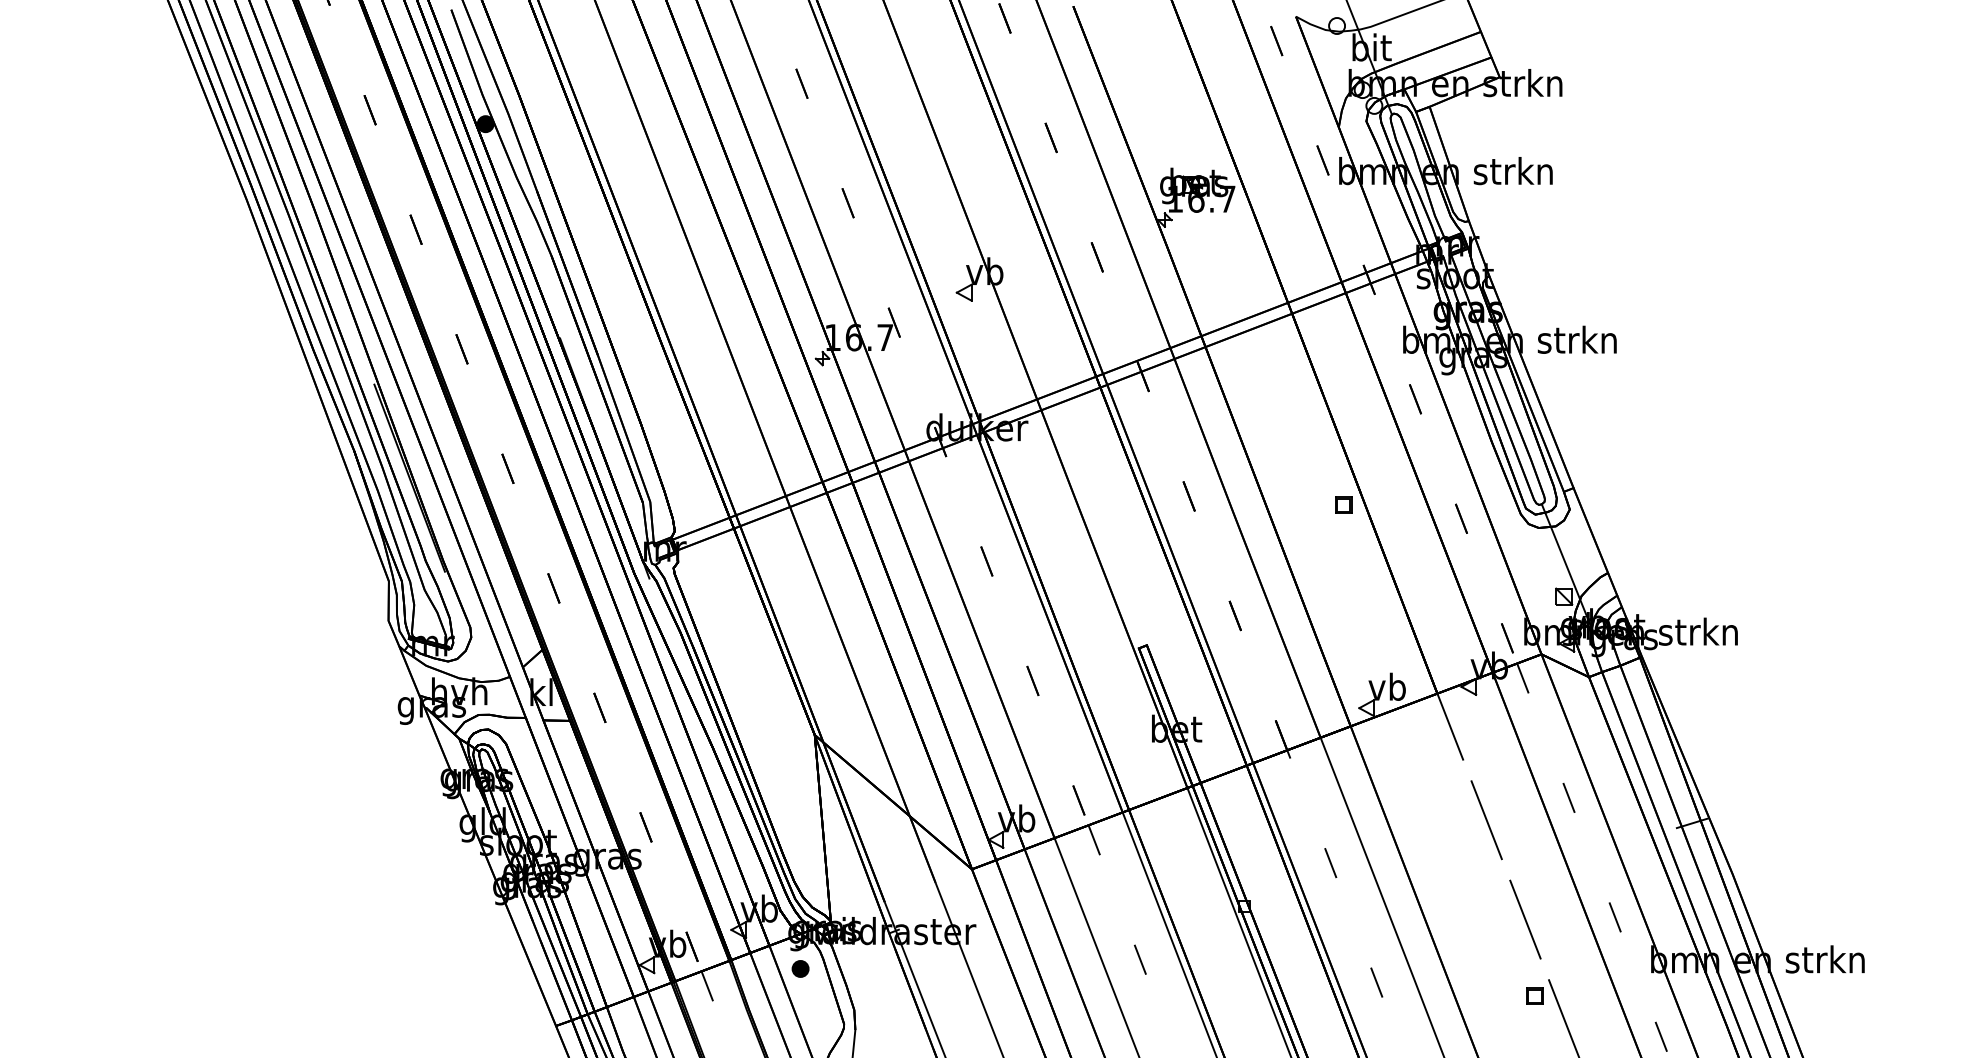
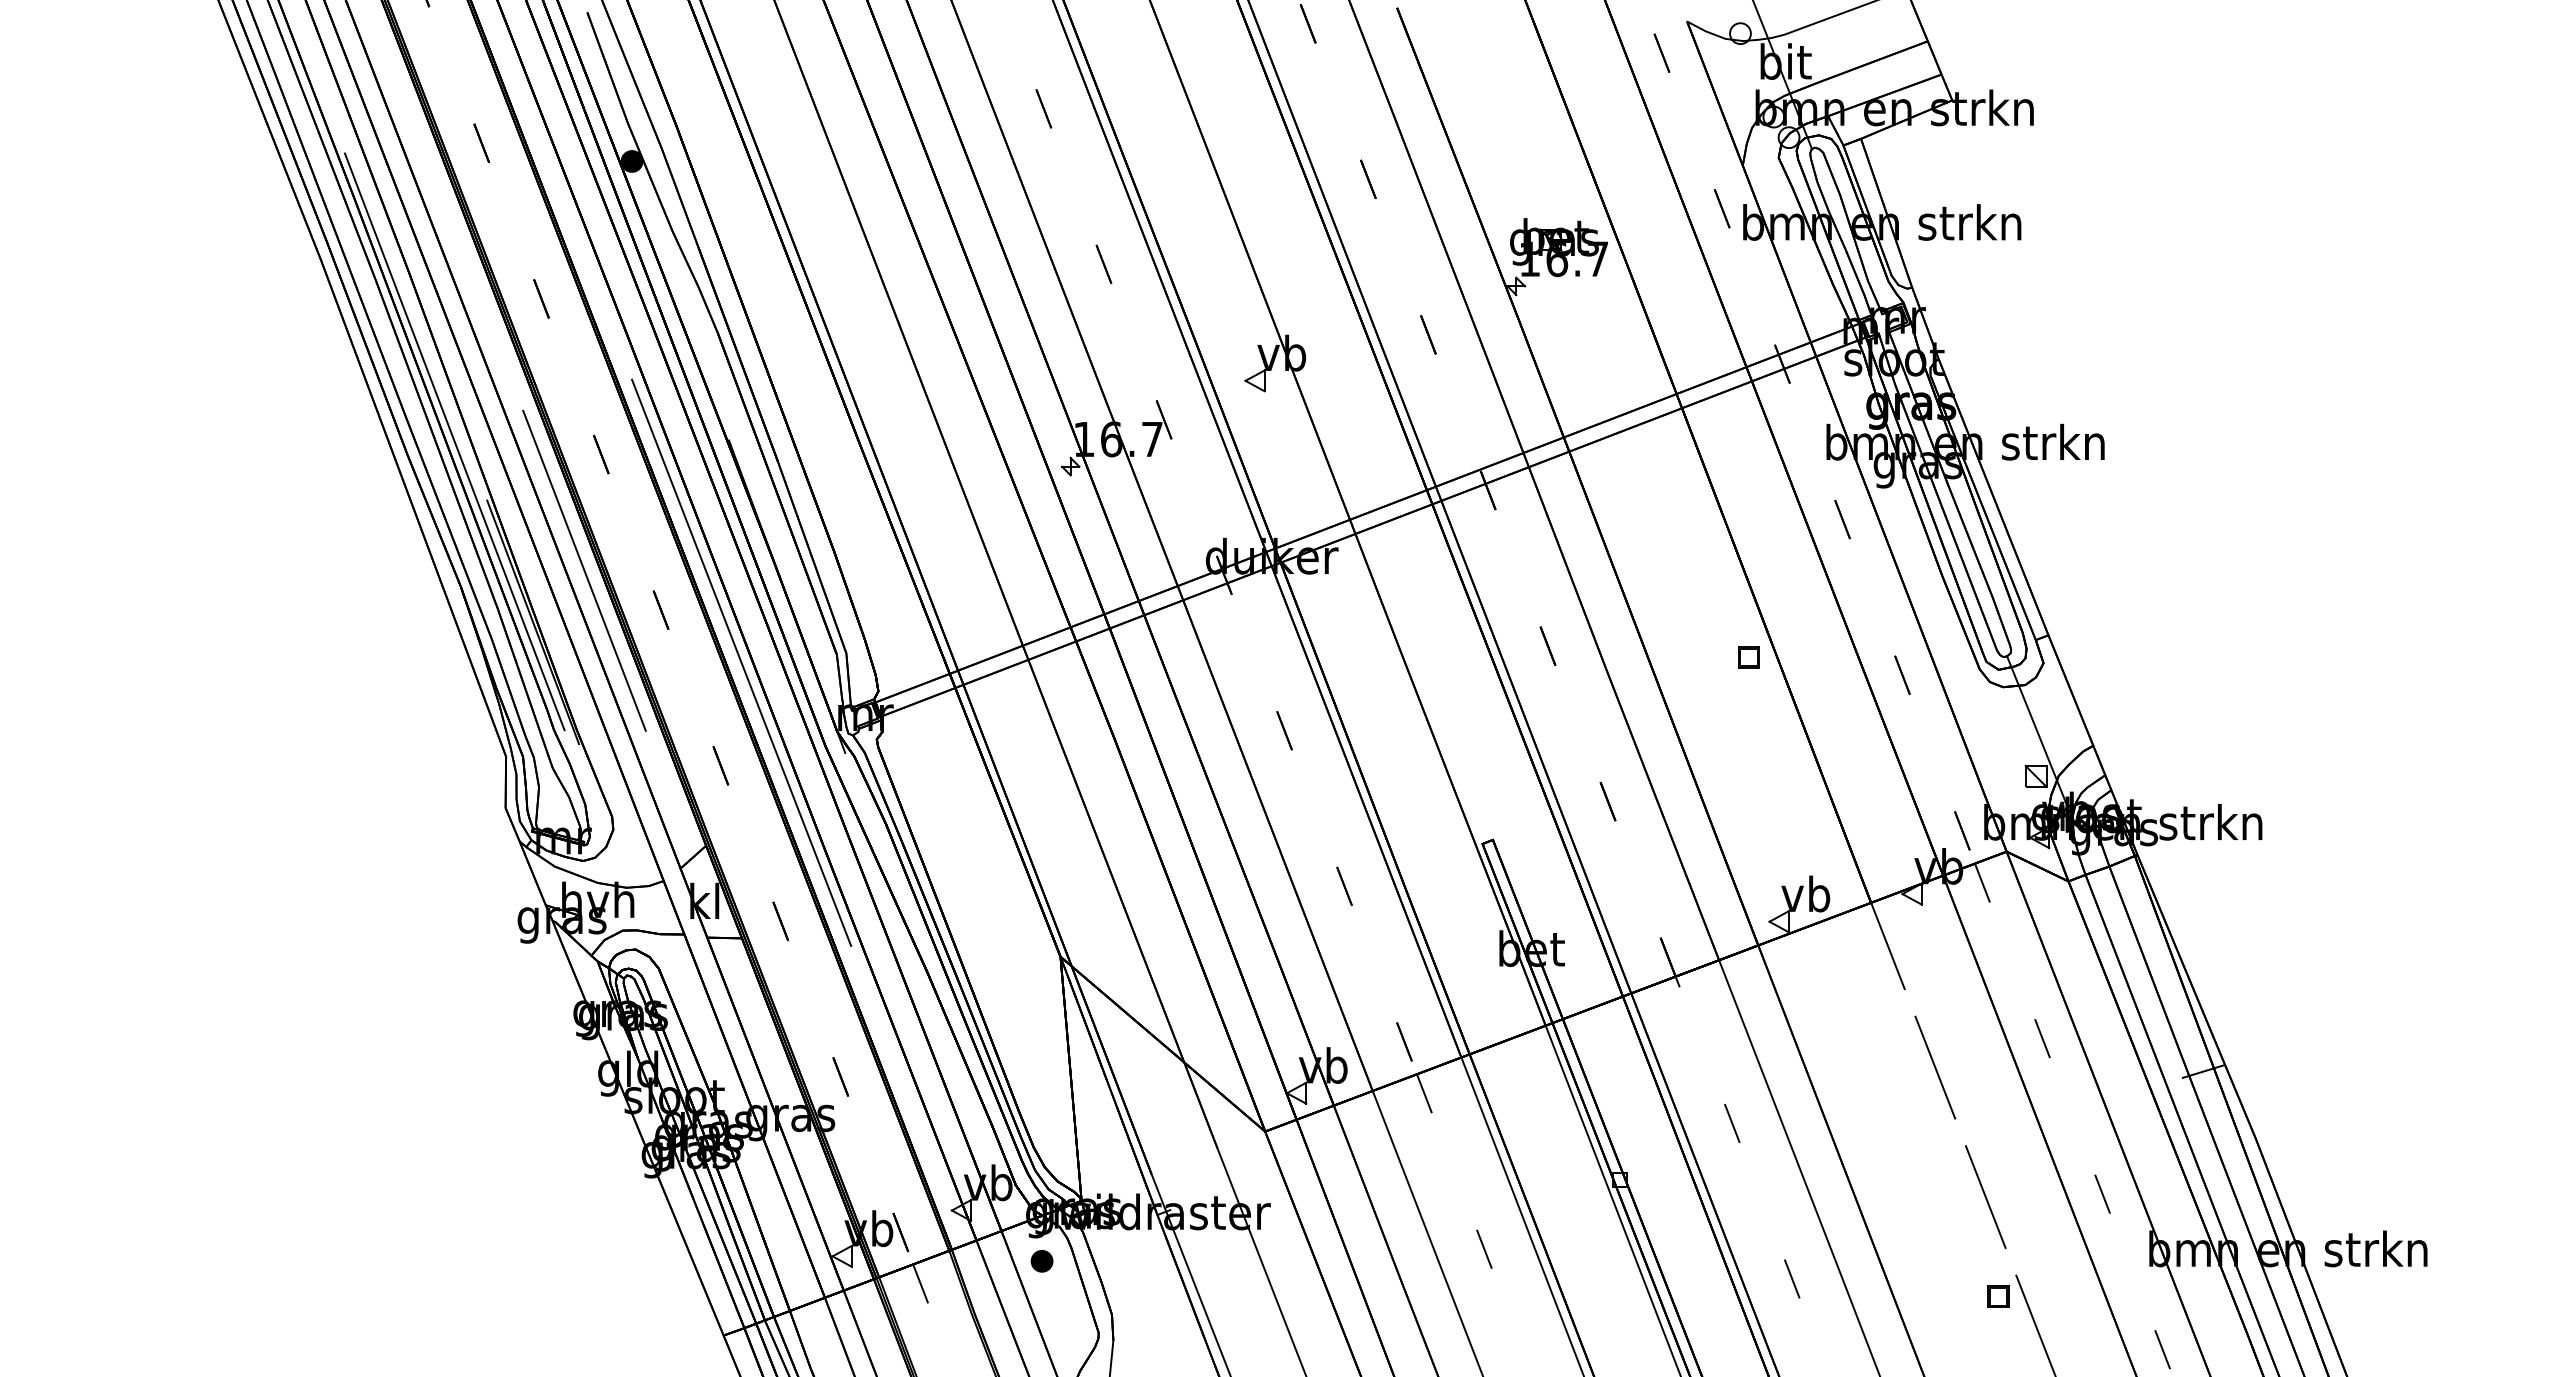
line: (349, 339) -> (454, 441), added
line: (449, 438) -> (584, 570), added
line: (569, 509) -> (741, 662), added

